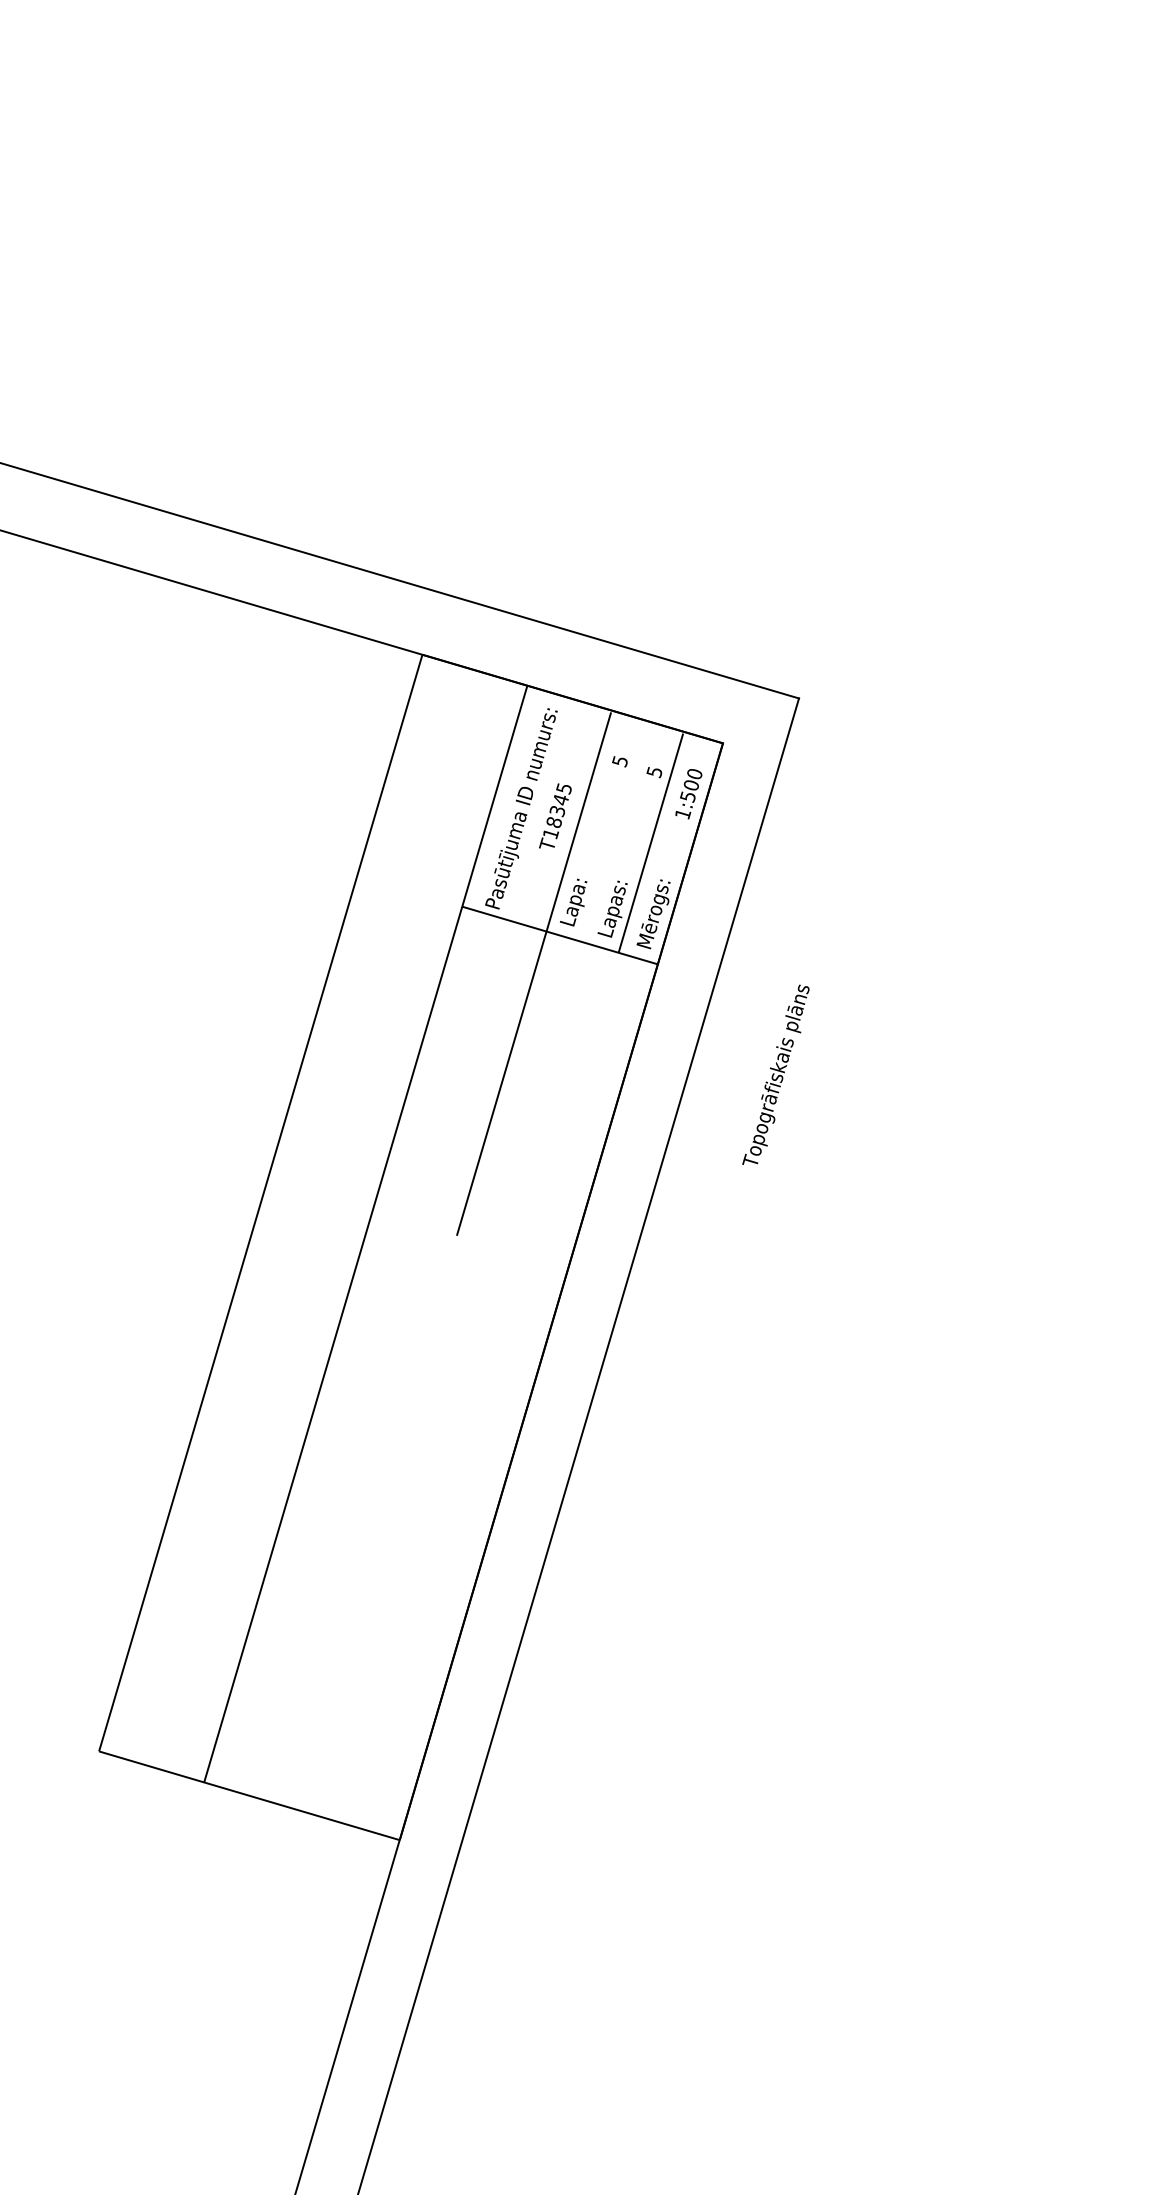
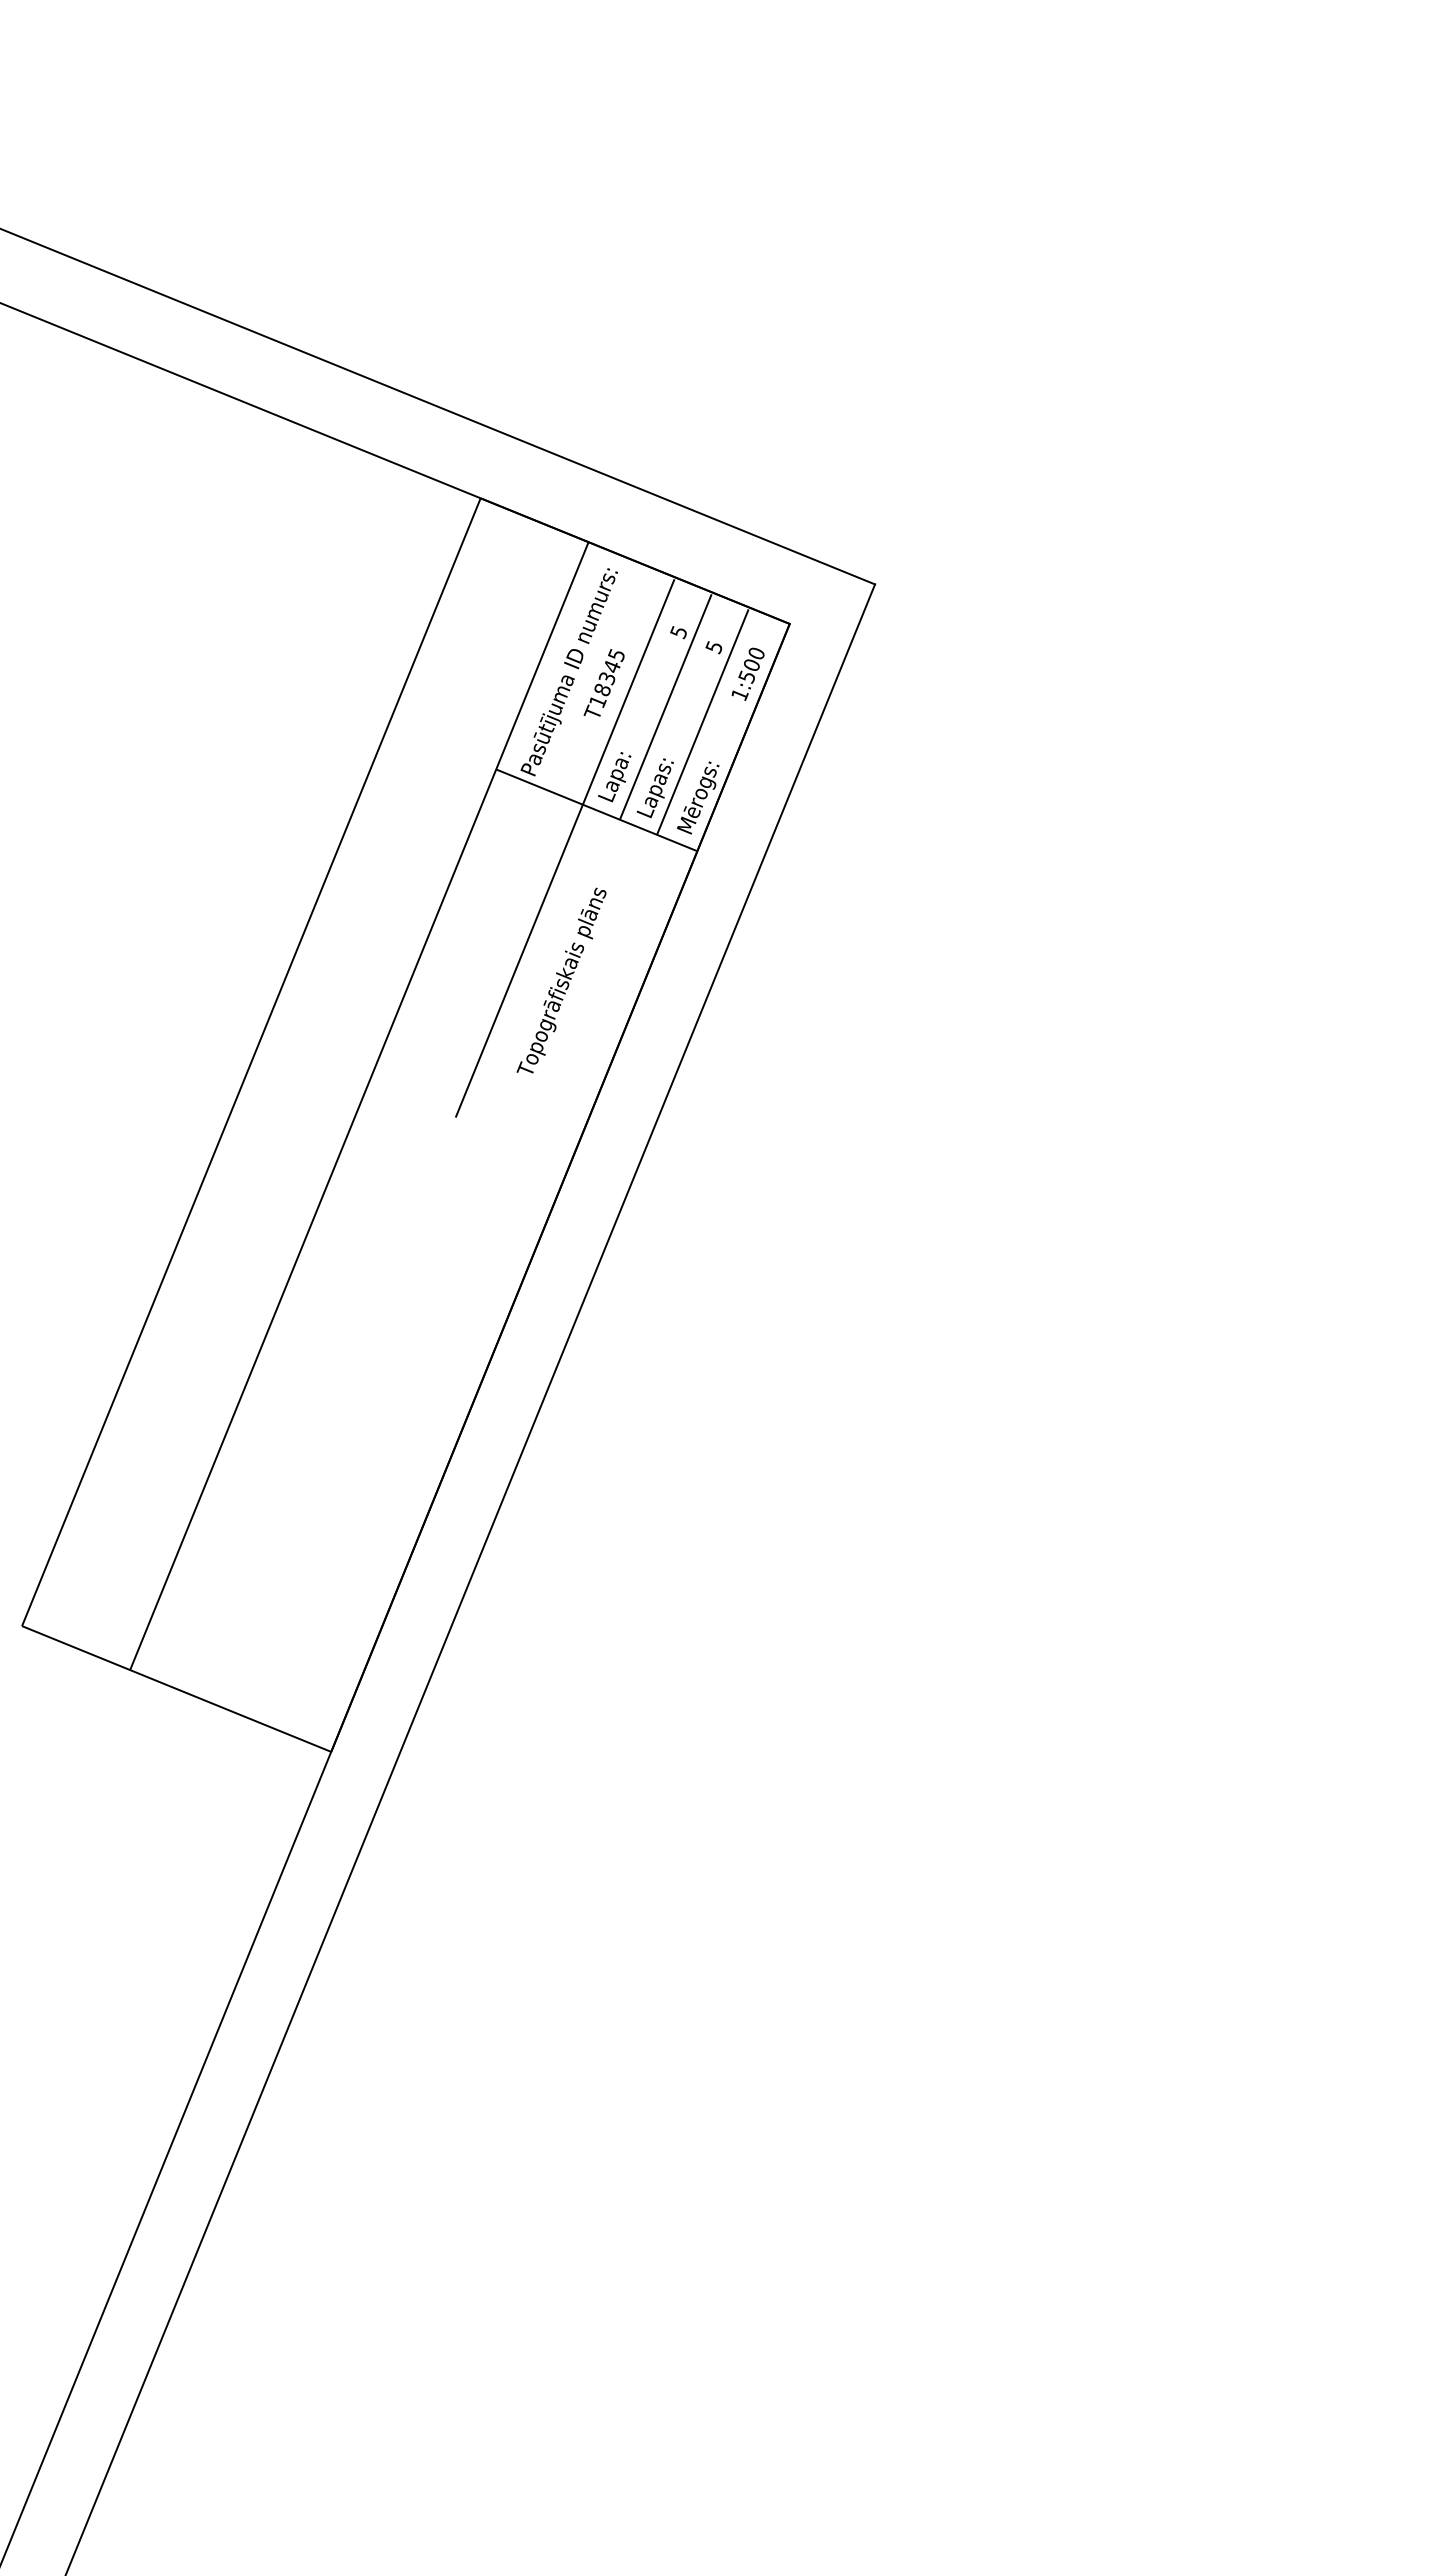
line: (614, 832) -> (665, 706), added
text: (775, 1074) -> (561, 980), moved

